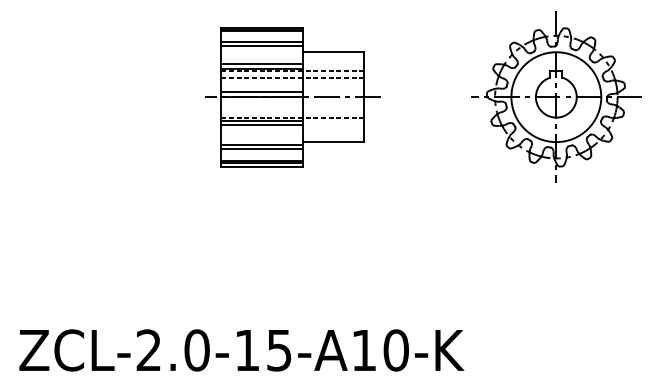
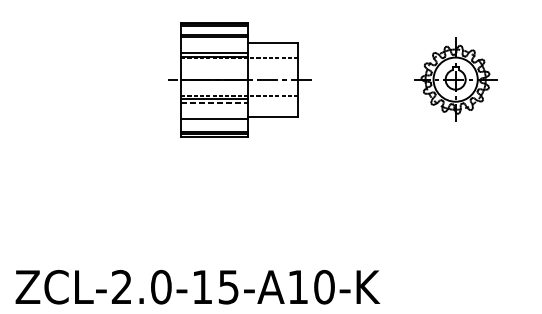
line: (292, 77) -> (239, 63), removed
line: (262, 92) -> (214, 75), removed
part: (556, 96) -> (455, 79), size x0.6
line: (262, 125) -> (214, 102), solid -> dashed
line: (262, 148) -> (214, 121), removed

